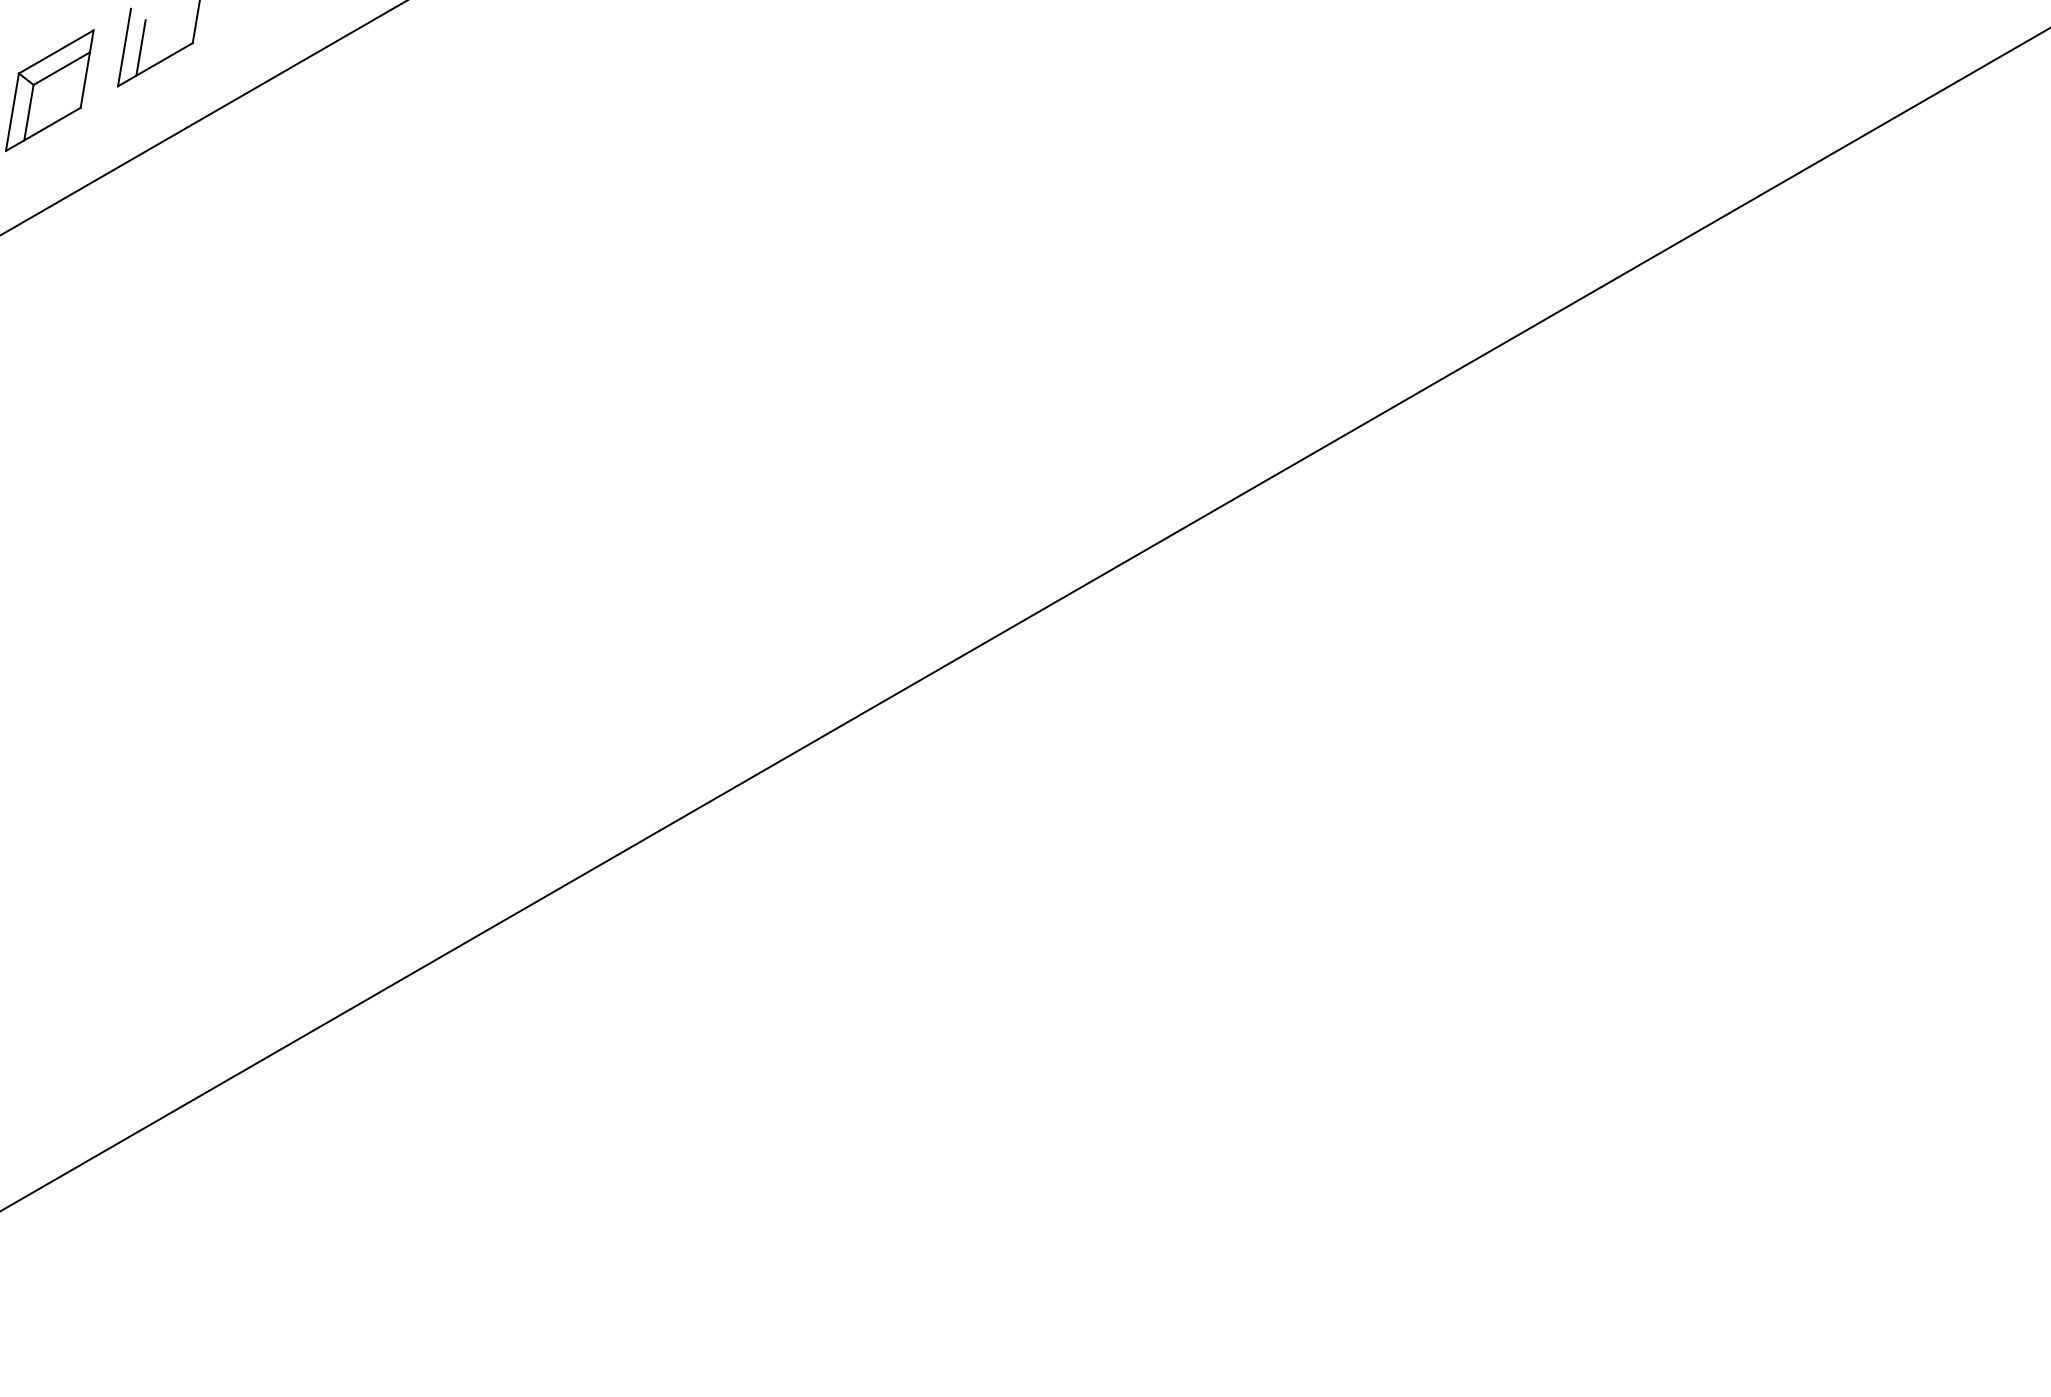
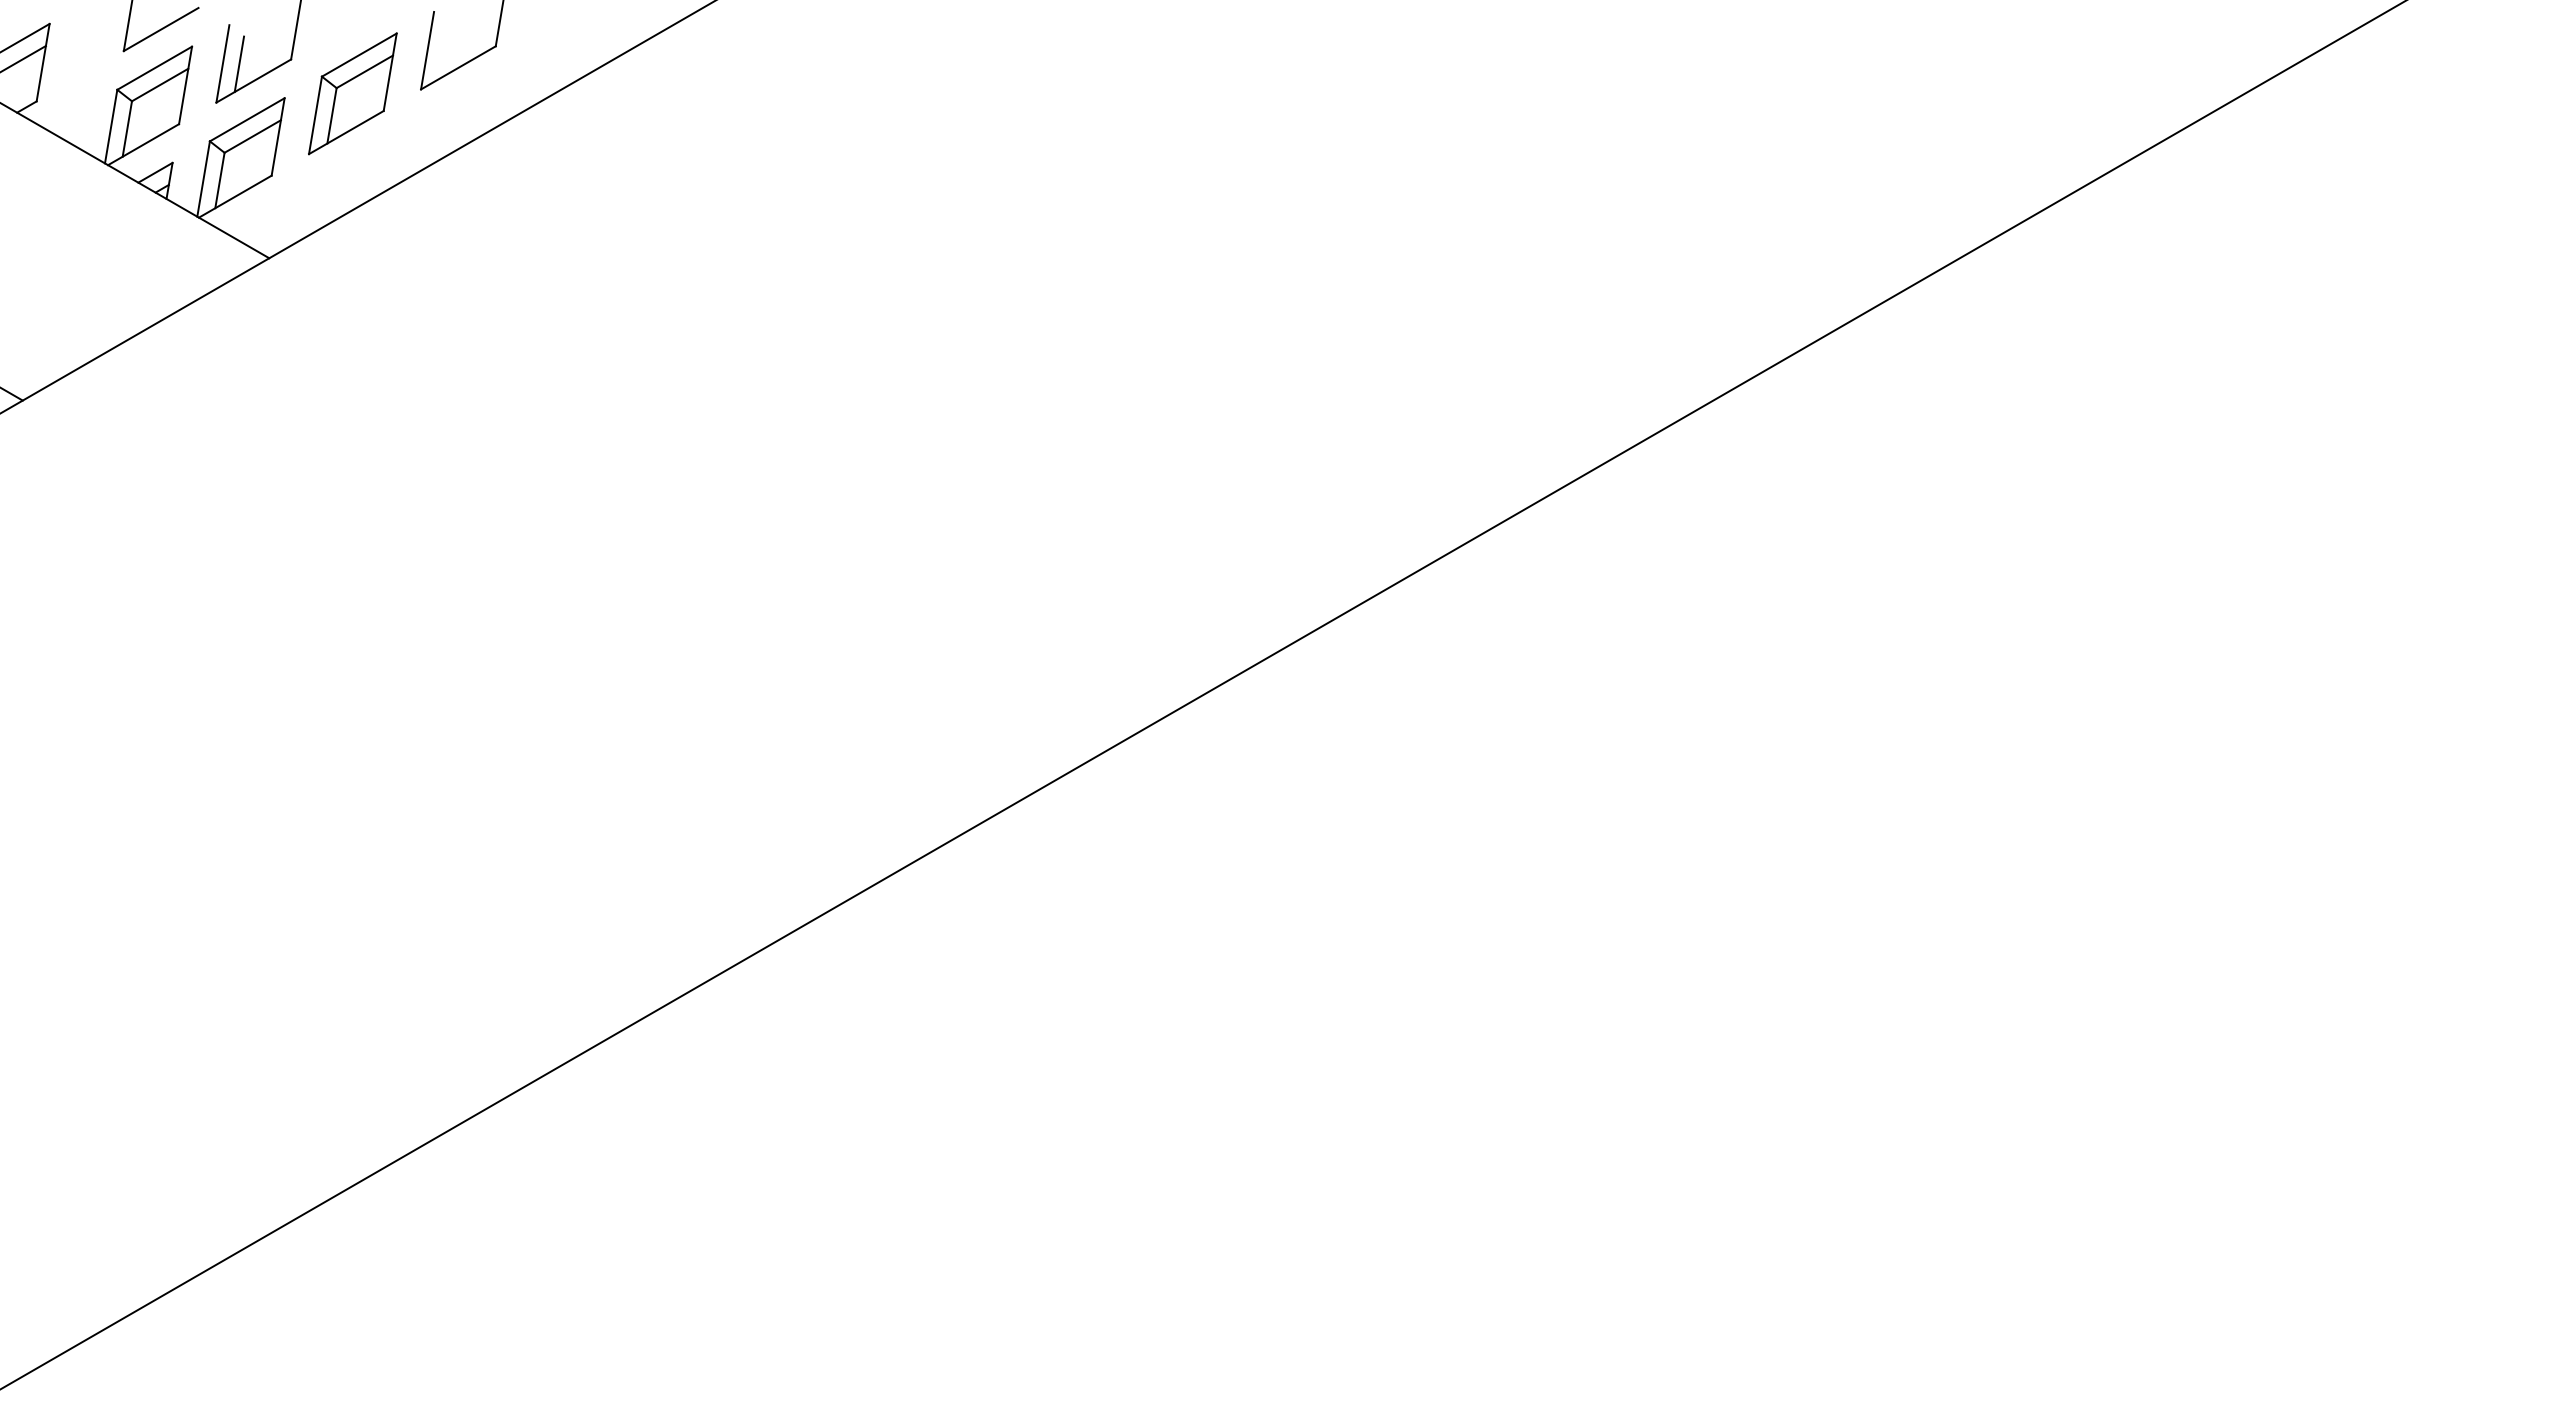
line: (140, 47) -> (443, 50), removed

